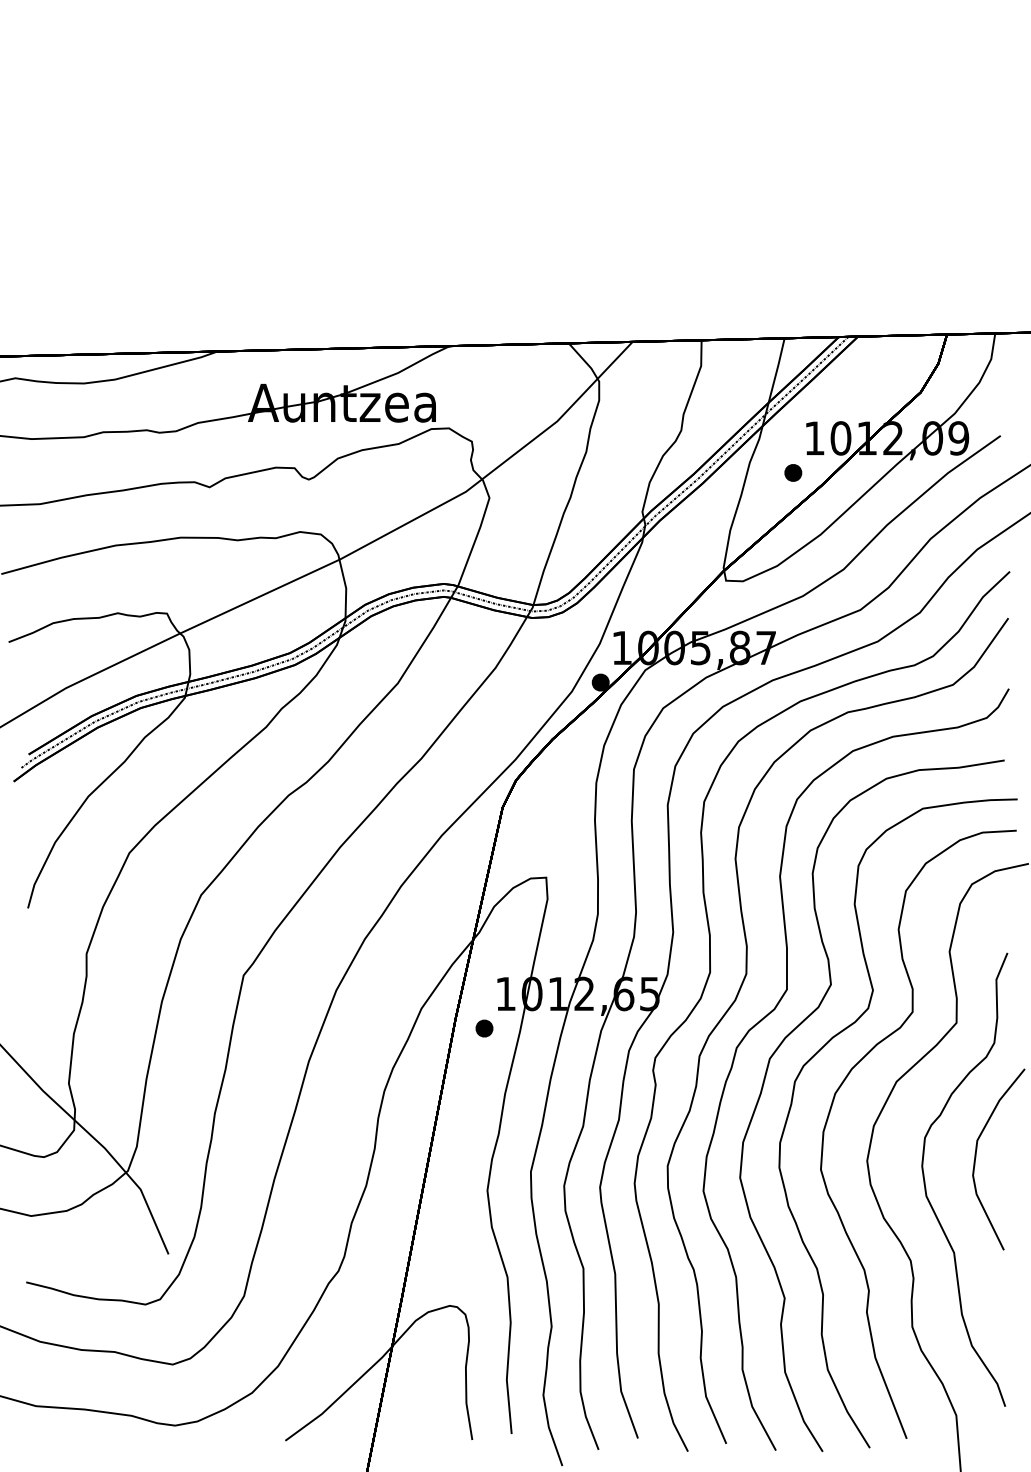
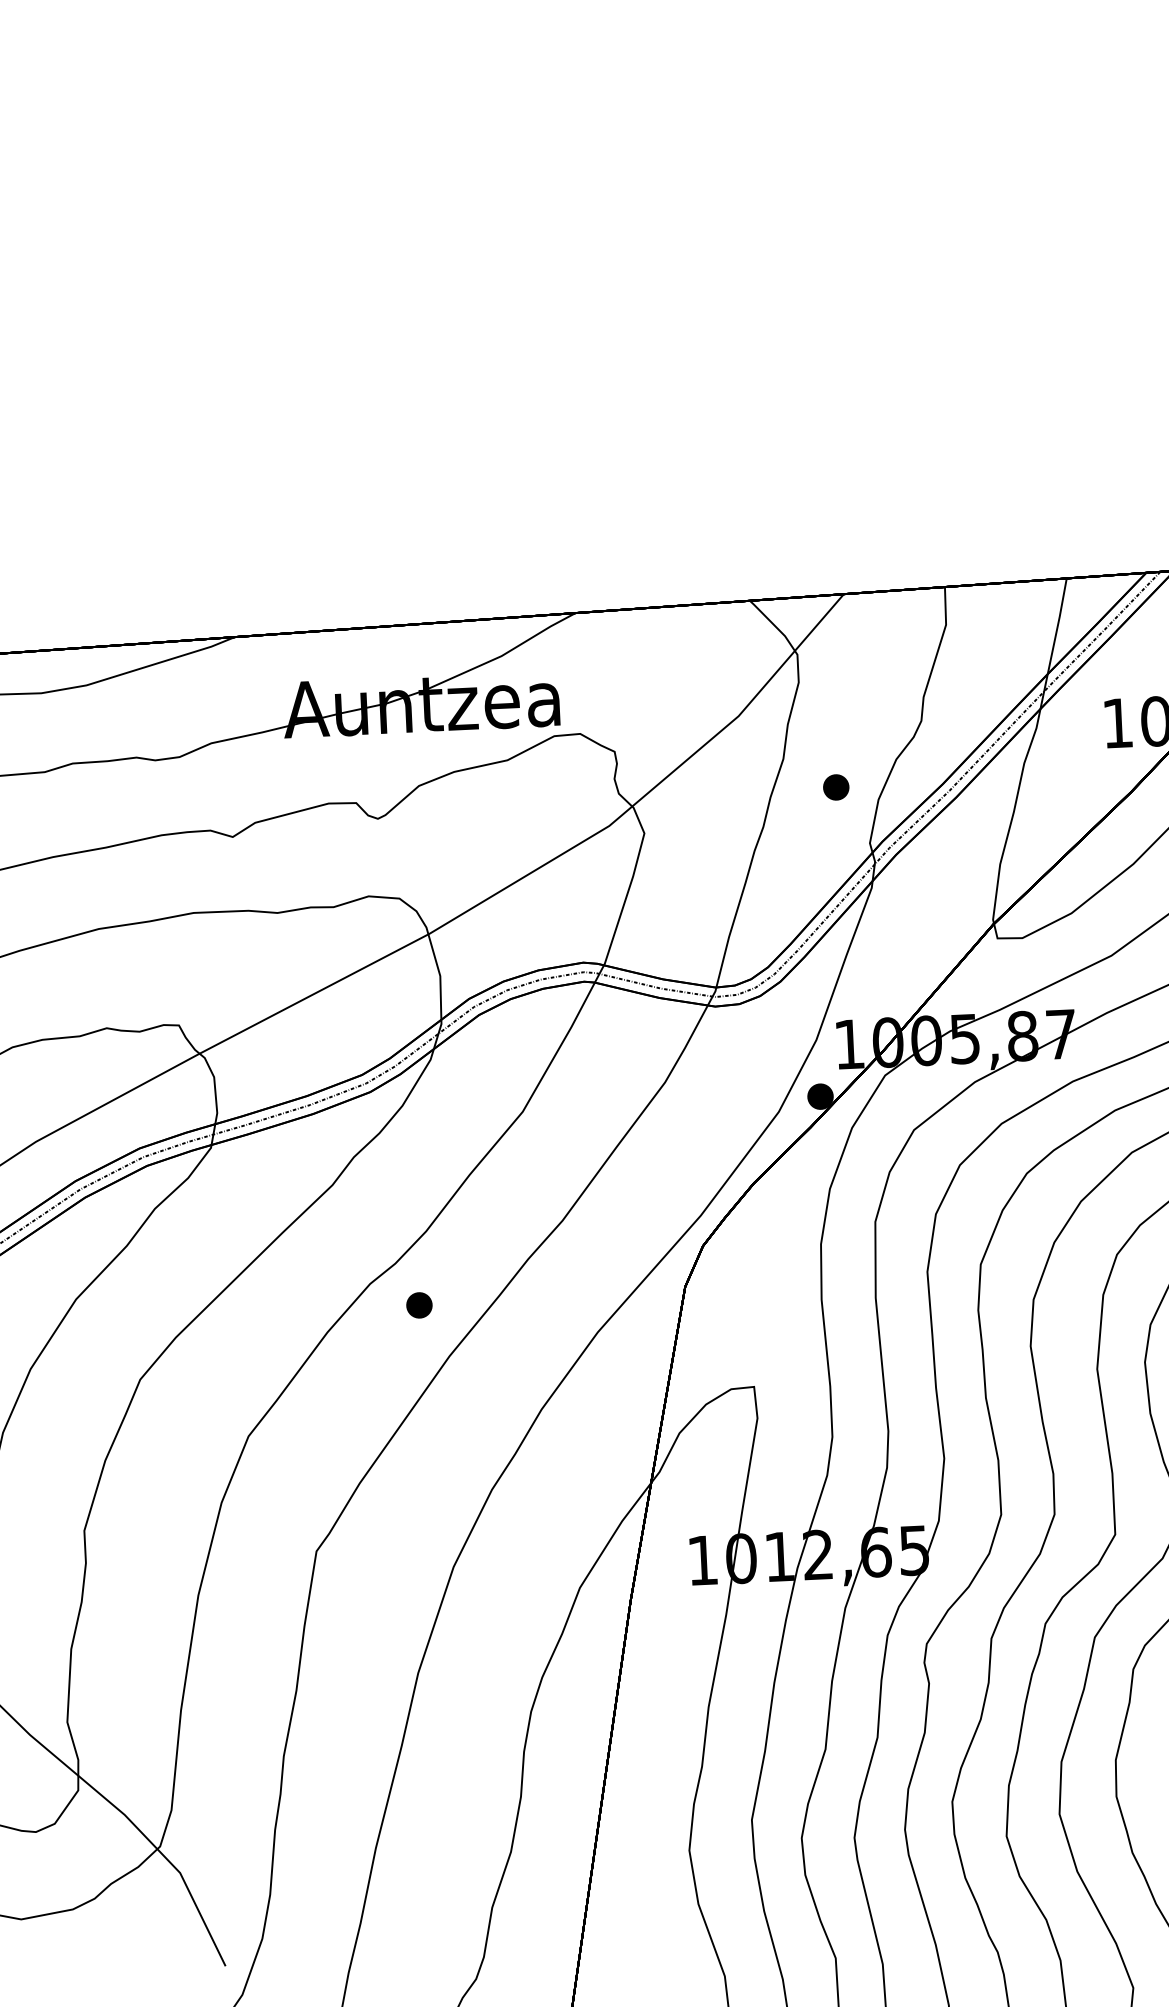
part: (793, 472) -> (836, 786), moved
part: (484, 1028) -> (419, 1305), moved

